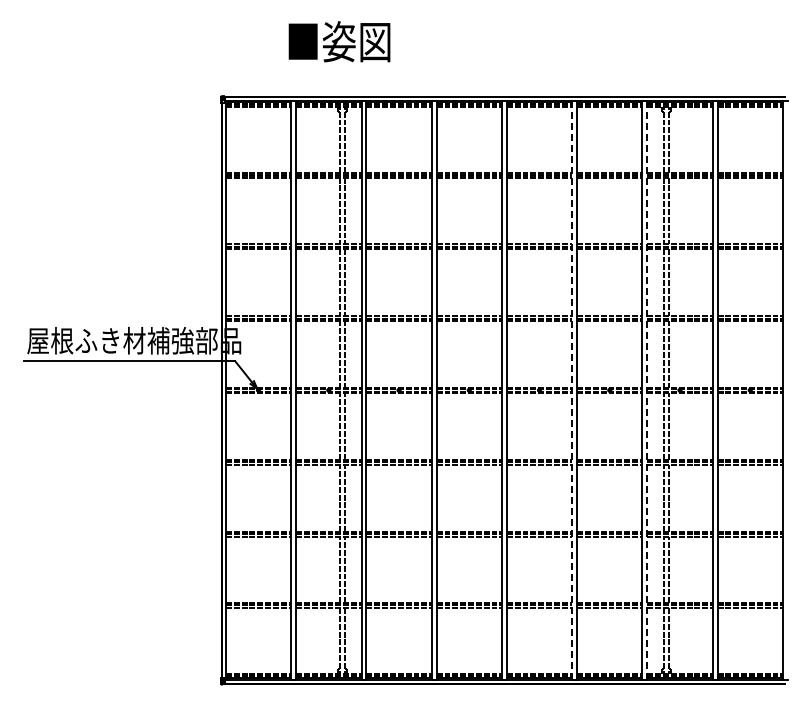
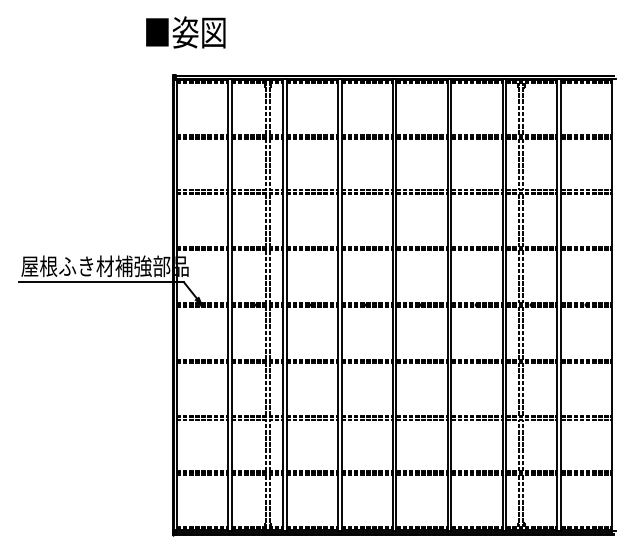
text: (339, 41) -> (185, 32), moved
line: (572, 389) -> (447, 304), dashed -> solid
line: (647, 389) -> (506, 304), dashed -> solid

